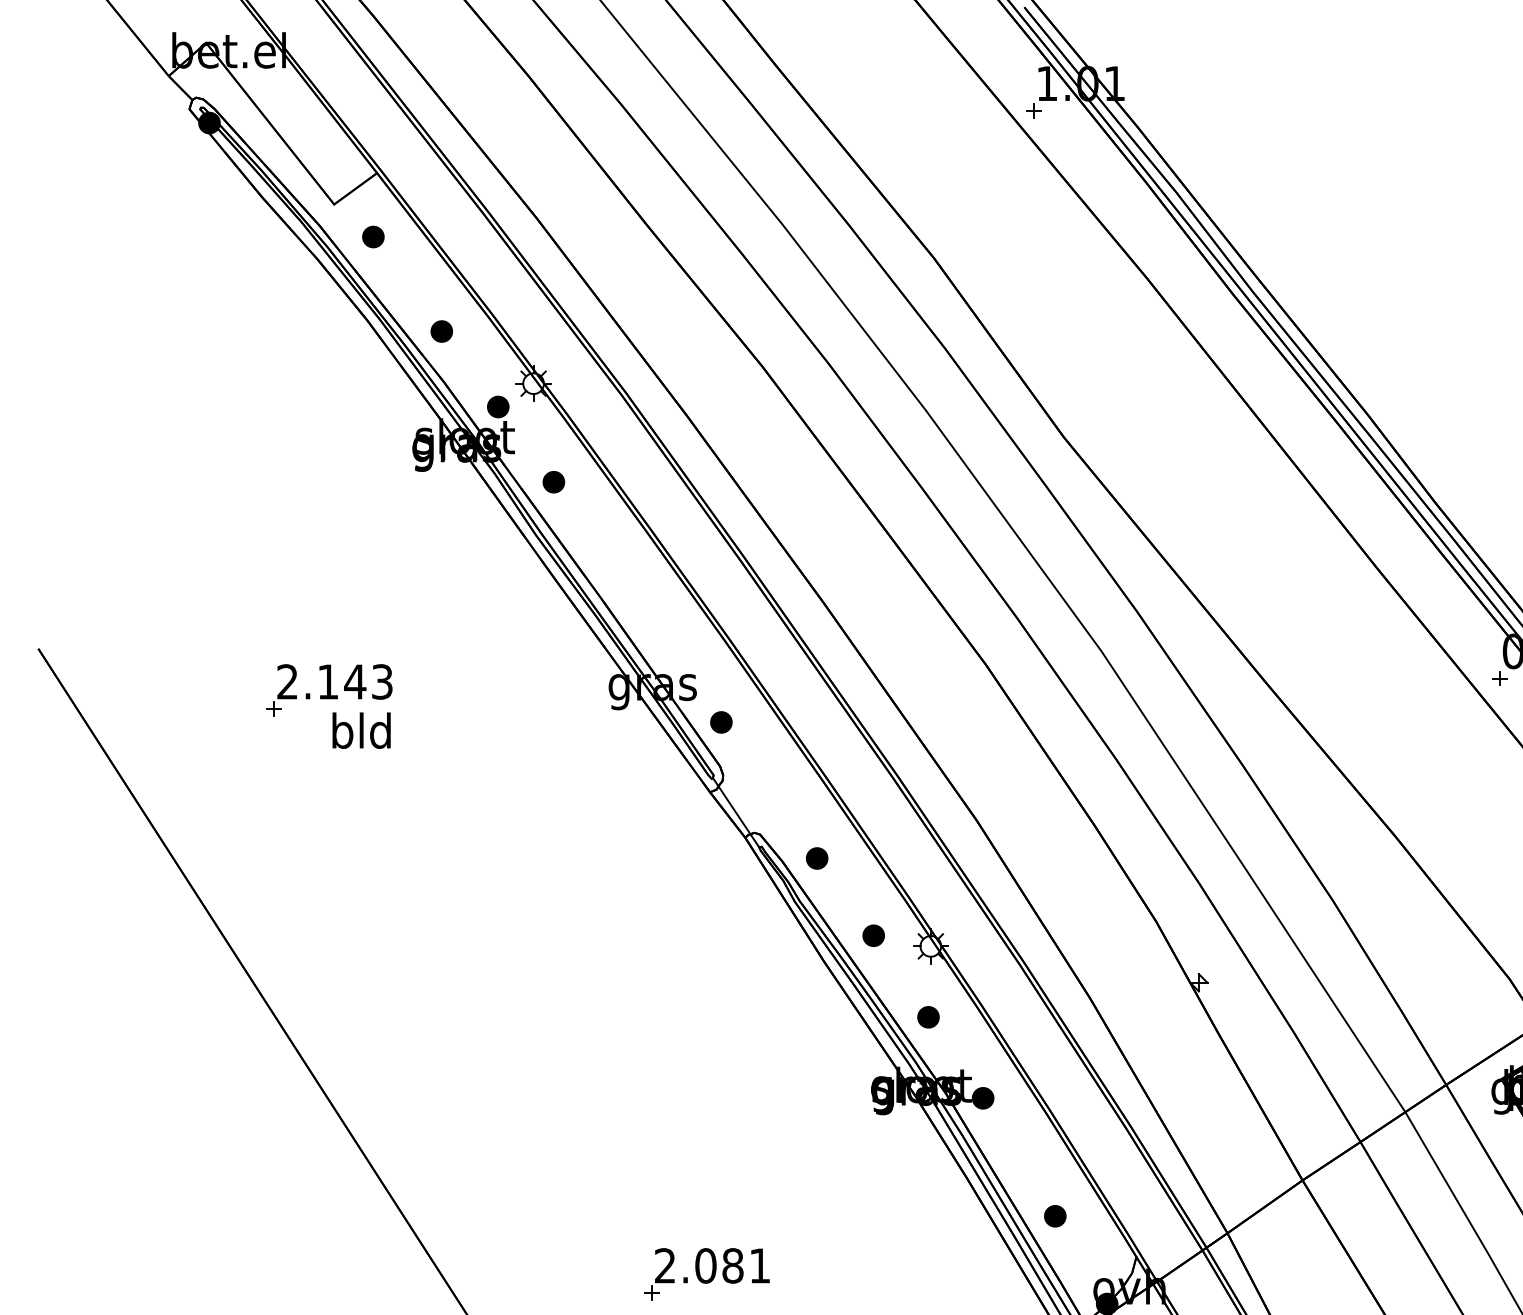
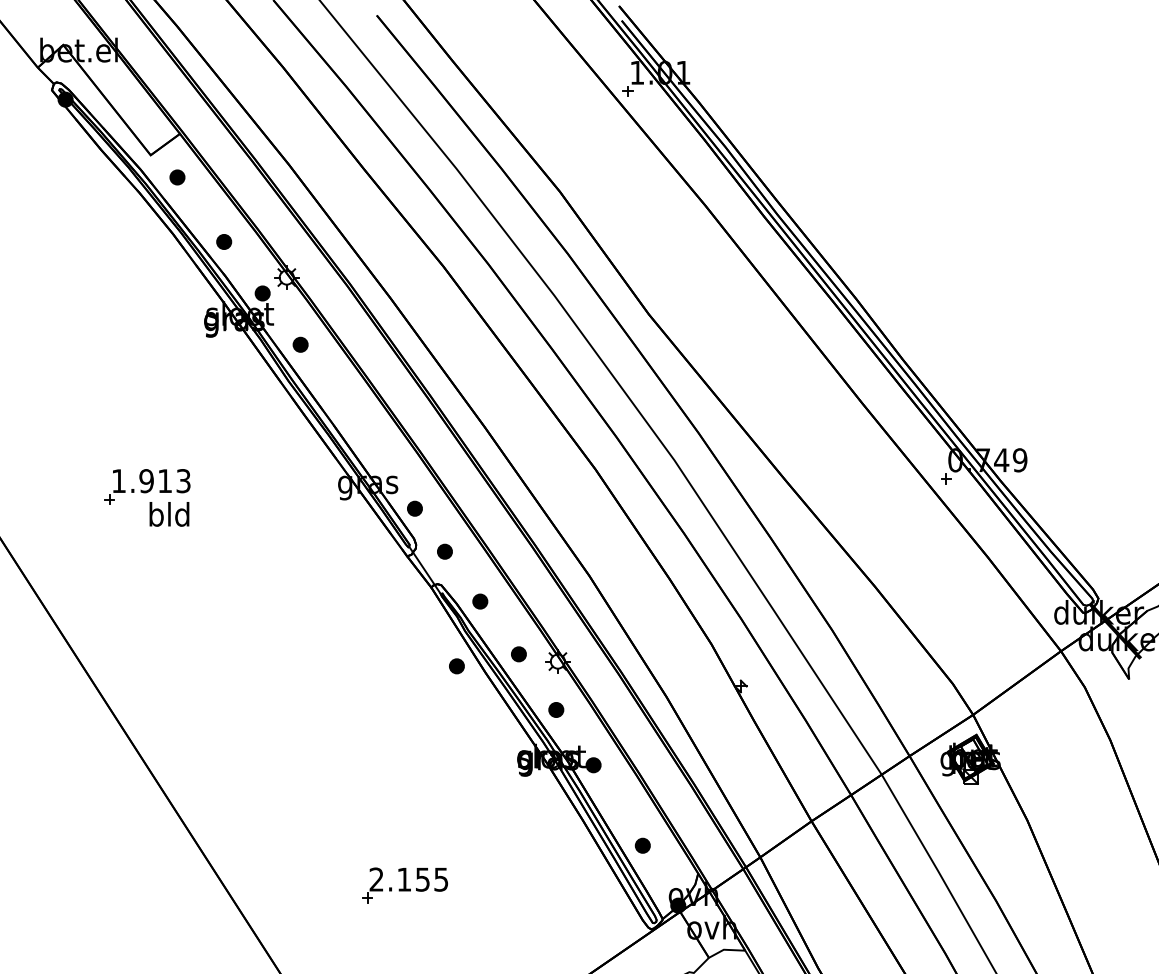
text: (322, 682) -> (142, 481), 2.143 -> 1.913
part: (764, 785) -> (444, 551), added
part: (782, 953) -> (456, 666), added
text: (732, 1265) -> (422, 879), 2.081 -> 2.155

